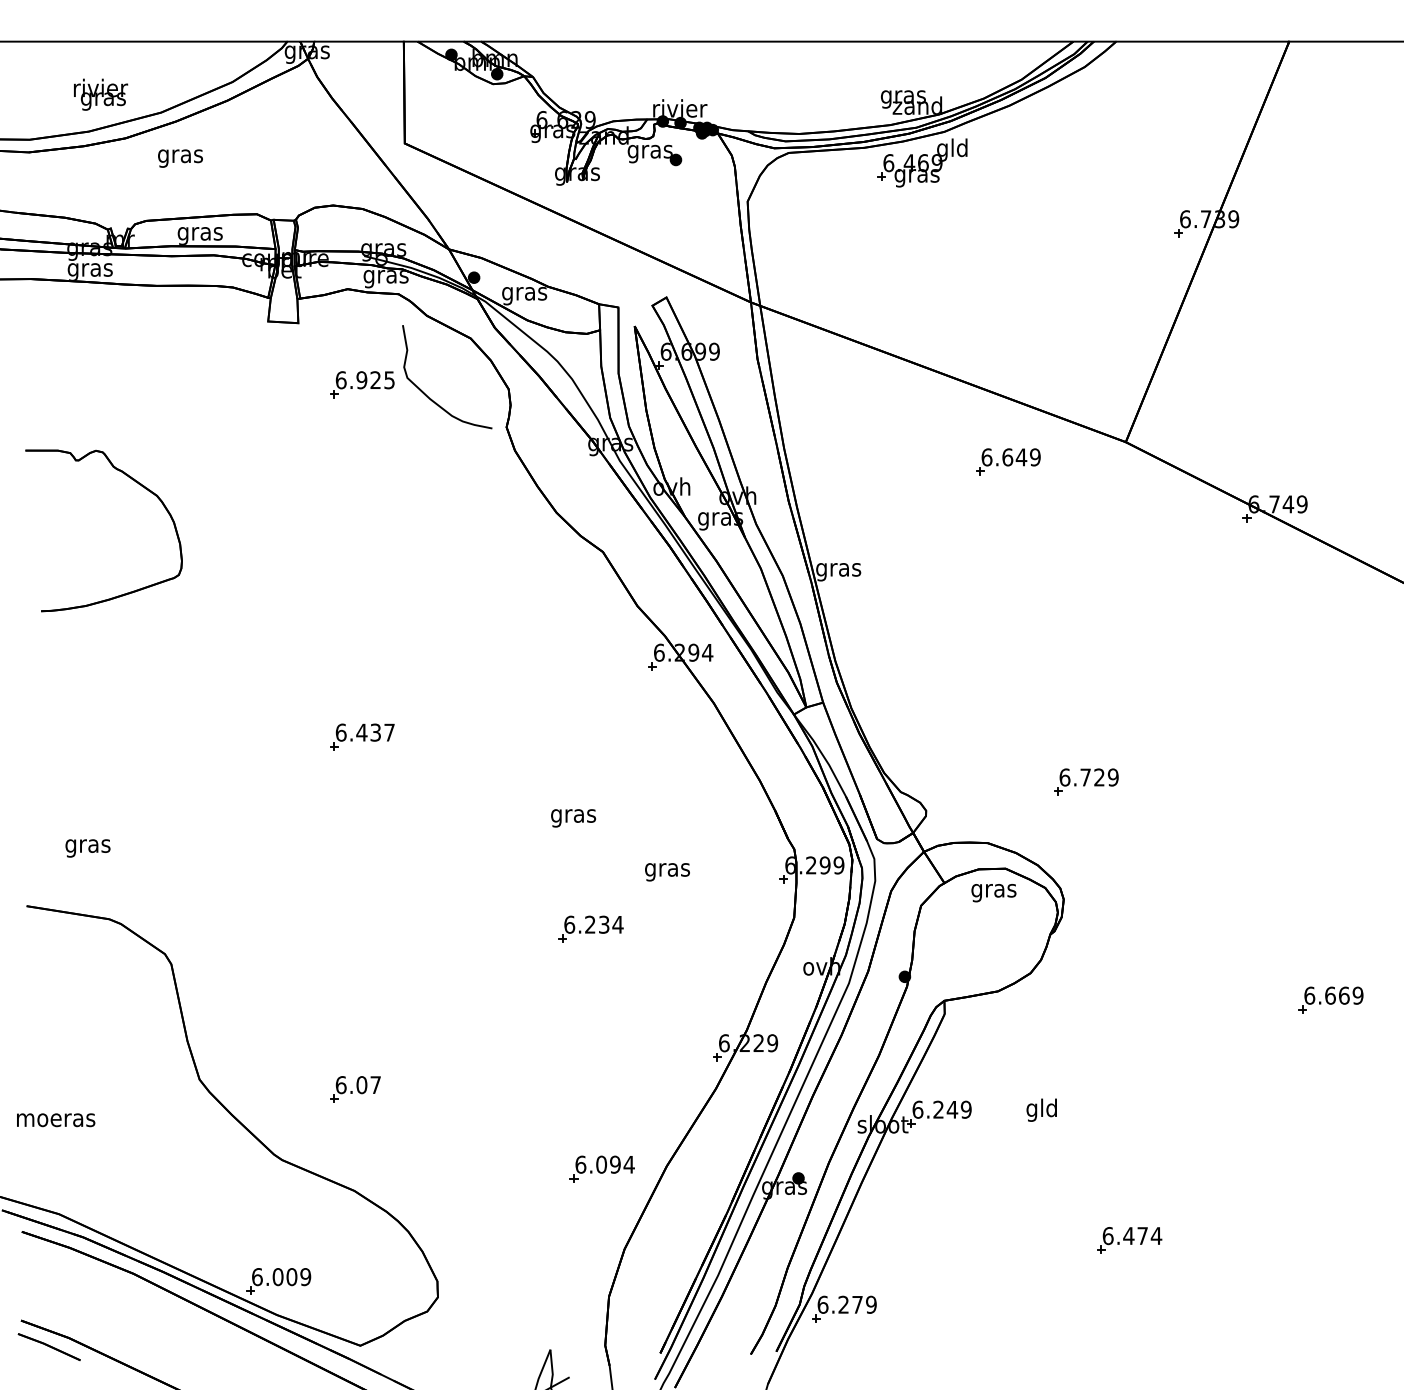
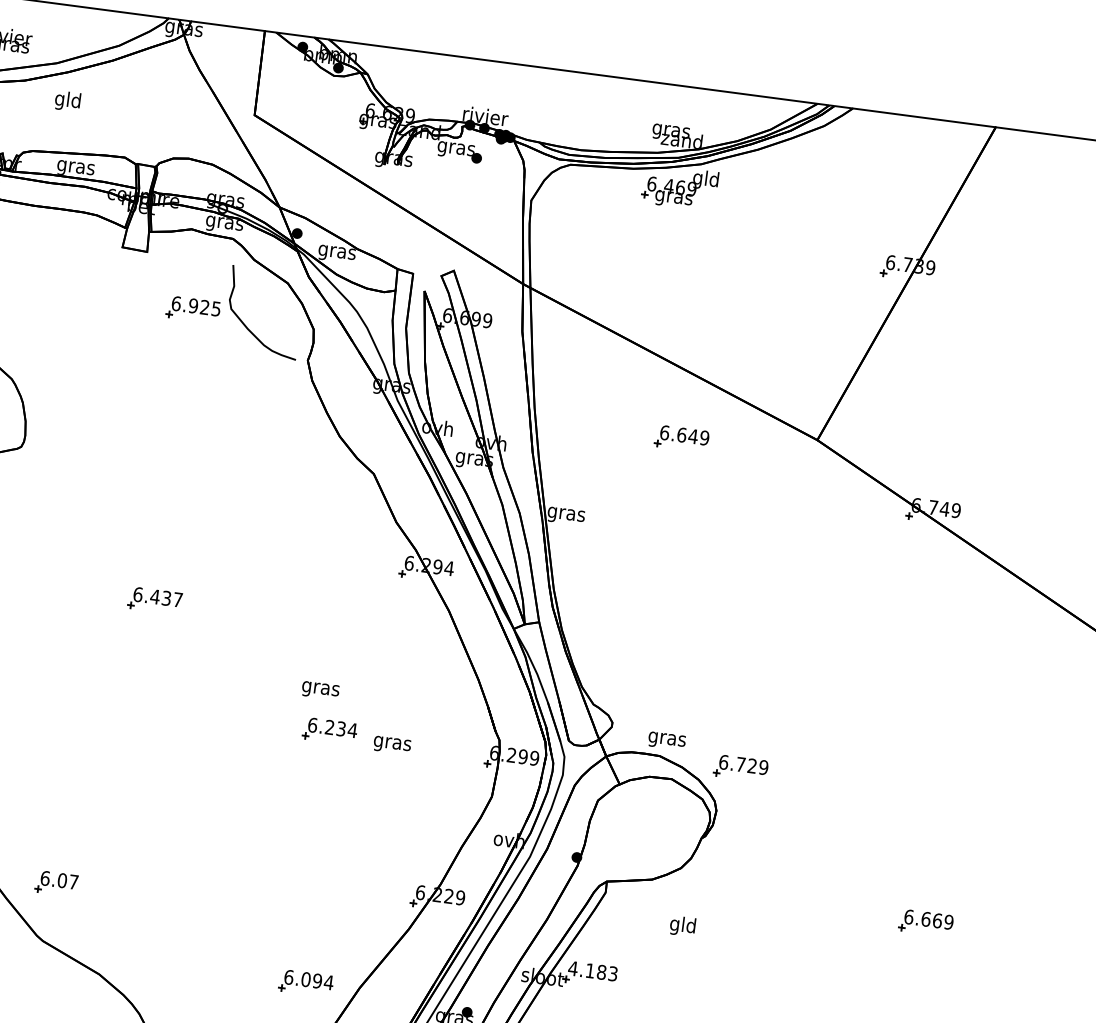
text: (180, 155) -> (68, 100), gras -> gld
part: (1008, 461) -> (682, 438), moved
part: (1086, 781) -> (741, 767), moved
text: (993, 893) -> (666, 741), moved
part: (590, 928) -> (329, 730), moved
part: (355, 1089) -> (56, 883), moved
text: (941, 1109) -> (592, 970), 6.249 -> 4.183
text: (1041, 1109) -> (682, 925), moved

